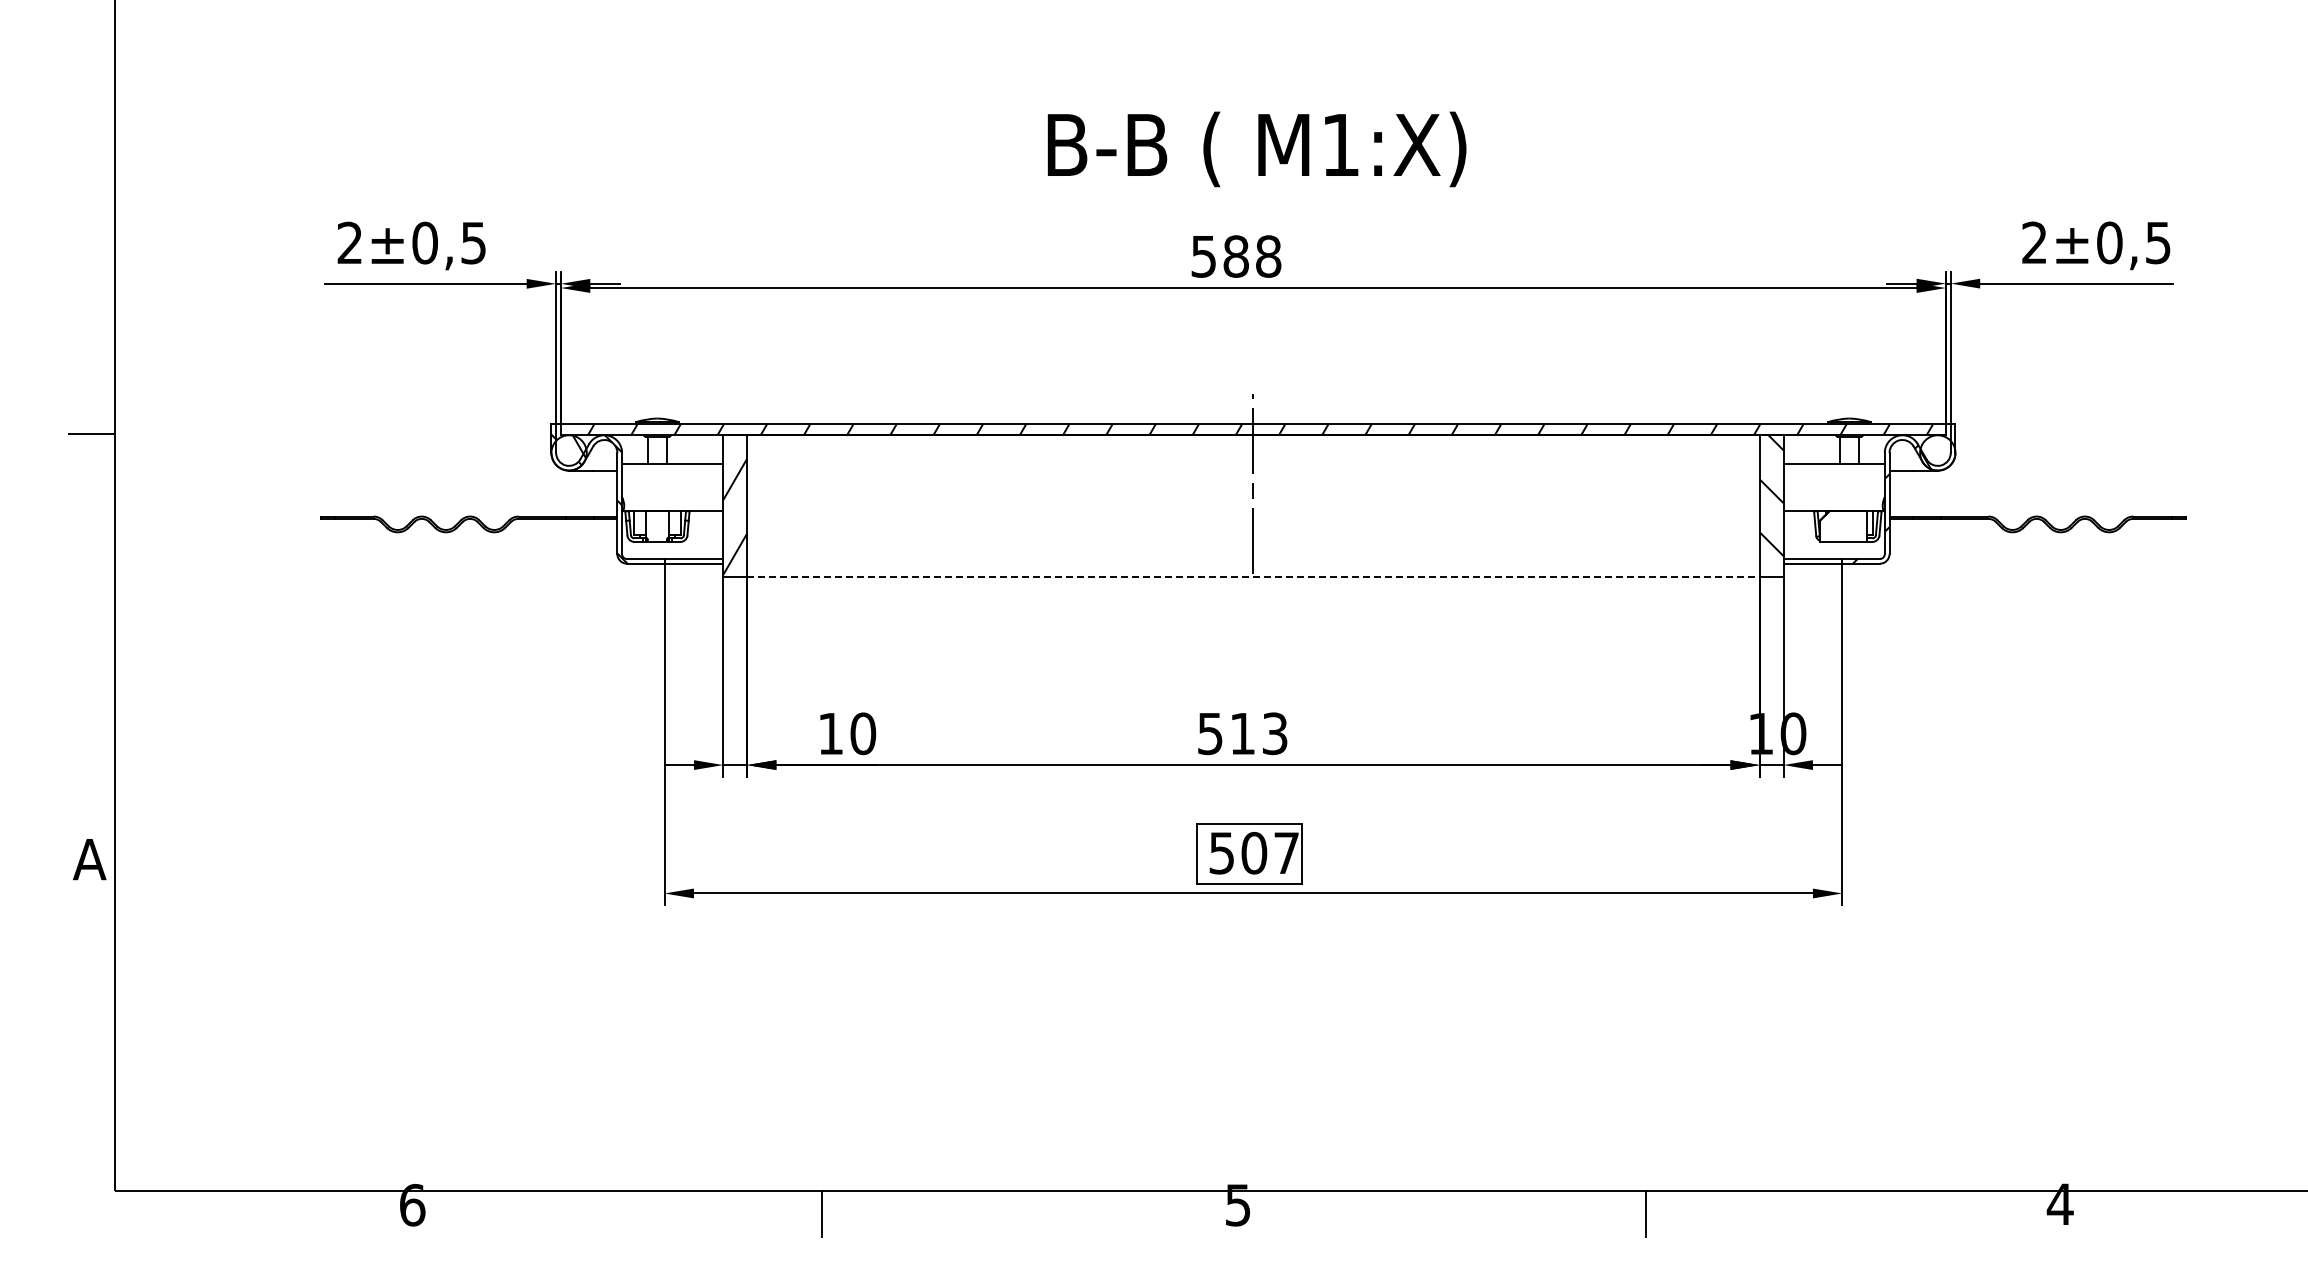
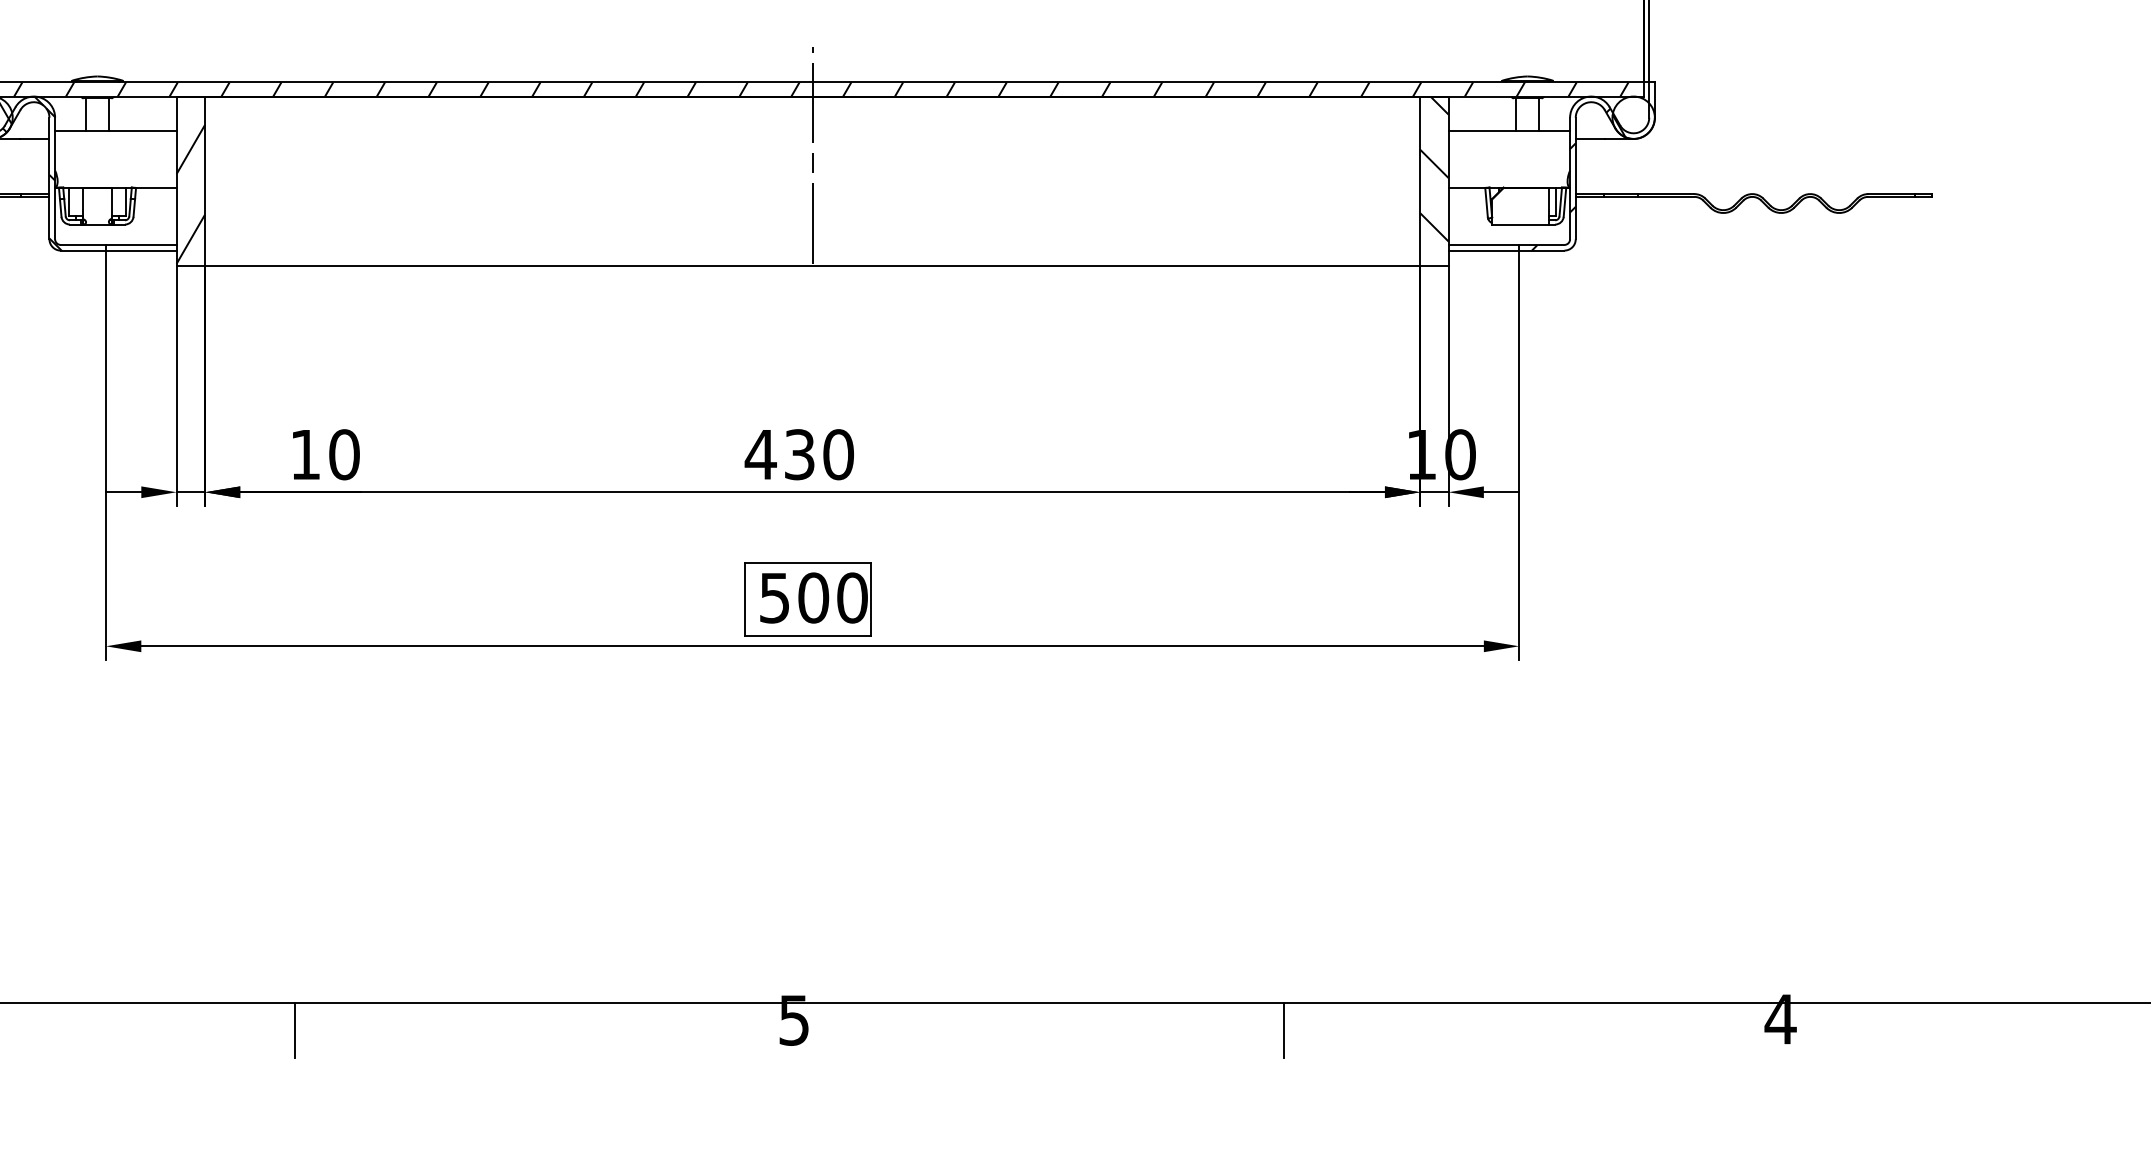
line: (1253, 576) -> (812, 266), dashed -> solid
text: (1241, 733) -> (798, 454), 513 -> 430
text: (1286, 852) -> (852, 597), 507 -> 500

